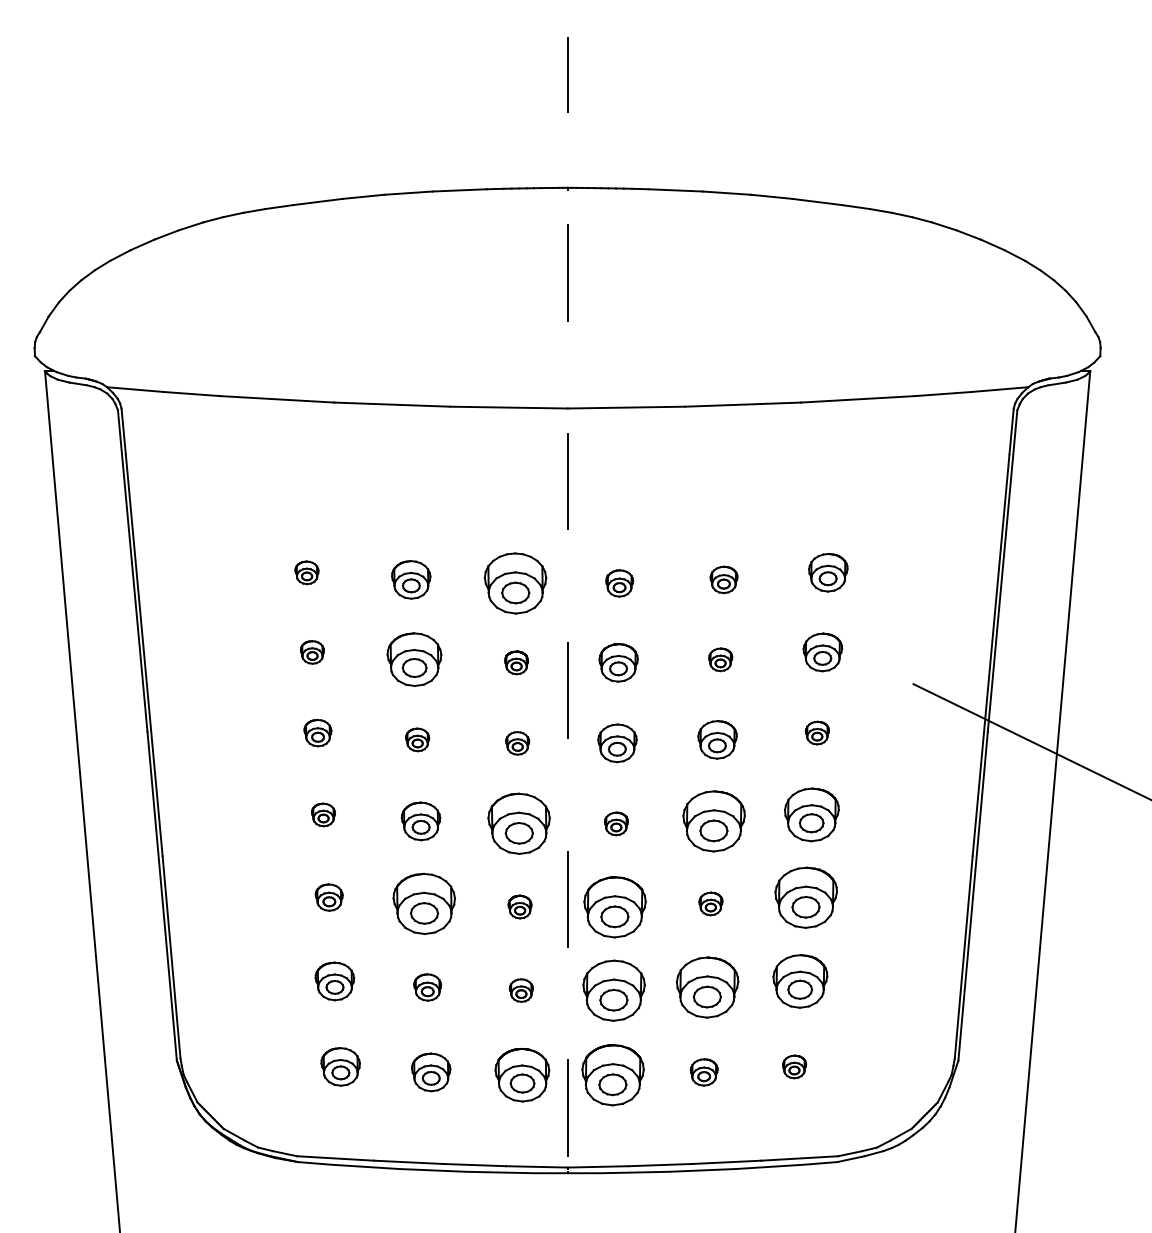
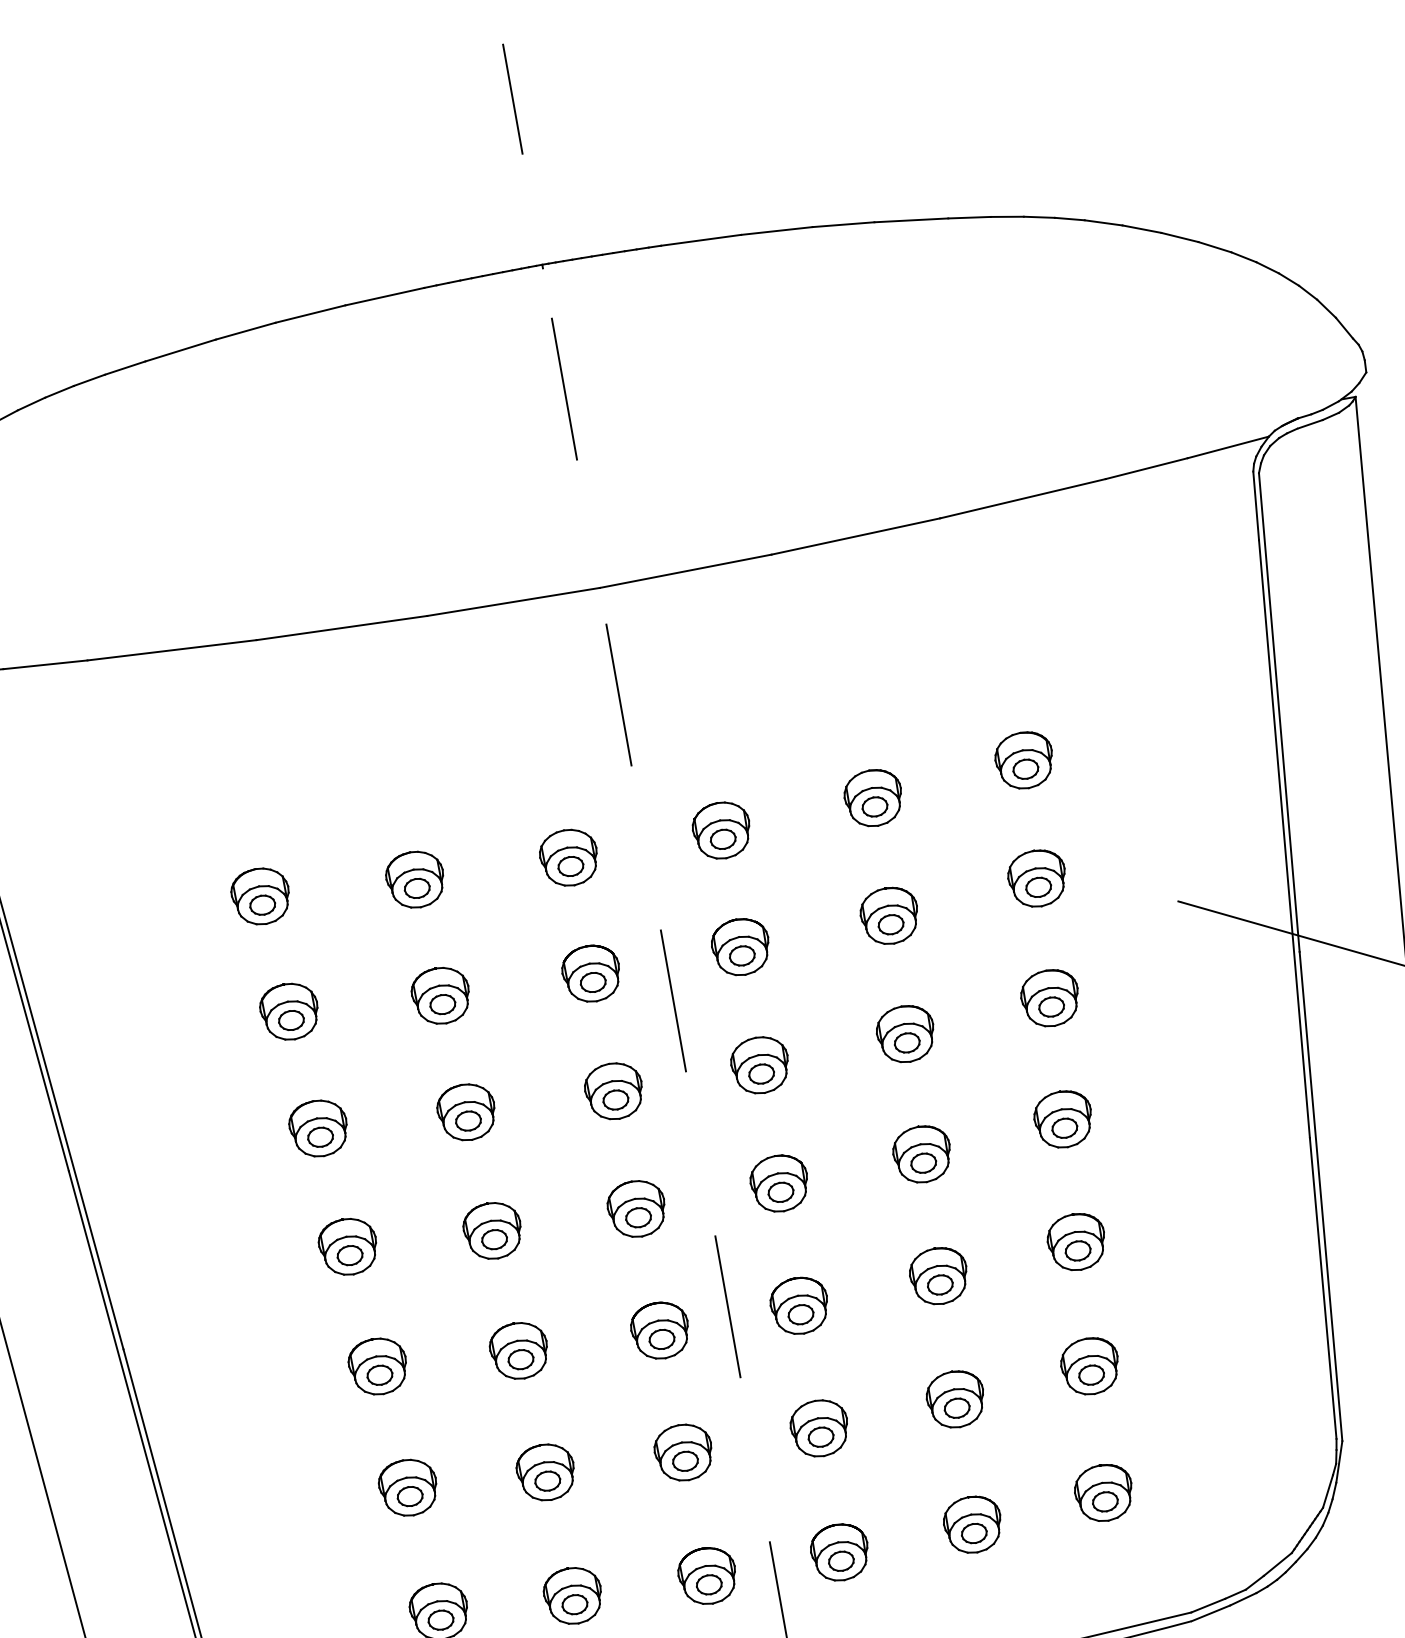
part: (306, 572) -> (260, 896), size x1.67
part: (723, 579) -> (872, 797), size x1.43
part: (515, 583) -> (569, 857), size x0.62
part: (619, 583) -> (721, 830), size x1.43
part: (312, 652) -> (289, 1011), size x1.67
part: (414, 659) -> (441, 995), size x0.71
part: (720, 659) -> (889, 915), size x1.67
part: (516, 662) -> (591, 973), size x1.67
part: (317, 732) -> (318, 1127), size x1.43
part: (817, 732) -> (1050, 997), size x1.67
part: (417, 739) -> (466, 1111), size x1.67
part: (517, 743) -> (613, 1091), size x1.67
part: (323, 814) -> (348, 1246), size x1.67
part: (811, 814) -> (1062, 1118), size x0.71
part: (714, 821) -> (922, 1154), size x0.62
part: (518, 823) -> (636, 1208), size x0.62
part: (616, 823) -> (779, 1183), size x1.67
part: (329, 897) -> (378, 1366), size x1.43
part: (805, 897) -> (1075, 1242), size x0.62
part: (424, 903) -> (519, 1350), size x0.62
part: (710, 903) -> (938, 1275), size x1.67
part: (519, 906) -> (659, 1329), size x1.67
part: (615, 906) -> (799, 1304), size x0.62
part: (800, 981) -> (1090, 1366), size x0.71
part: (427, 987) -> (545, 1472), size x1.43
part: (707, 987) -> (955, 1399), size x0.62
part: (521, 990) -> (684, 1452), size x1.67
part: (613, 990) -> (818, 1428), size x0.62
part: (794, 1066) -> (1103, 1492), size x1.67
part: (704, 1072) -> (973, 1524), size x1.43
part: (522, 1074) -> (707, 1575), size x0.71
part: (612, 1074) -> (839, 1551), size x0.62

